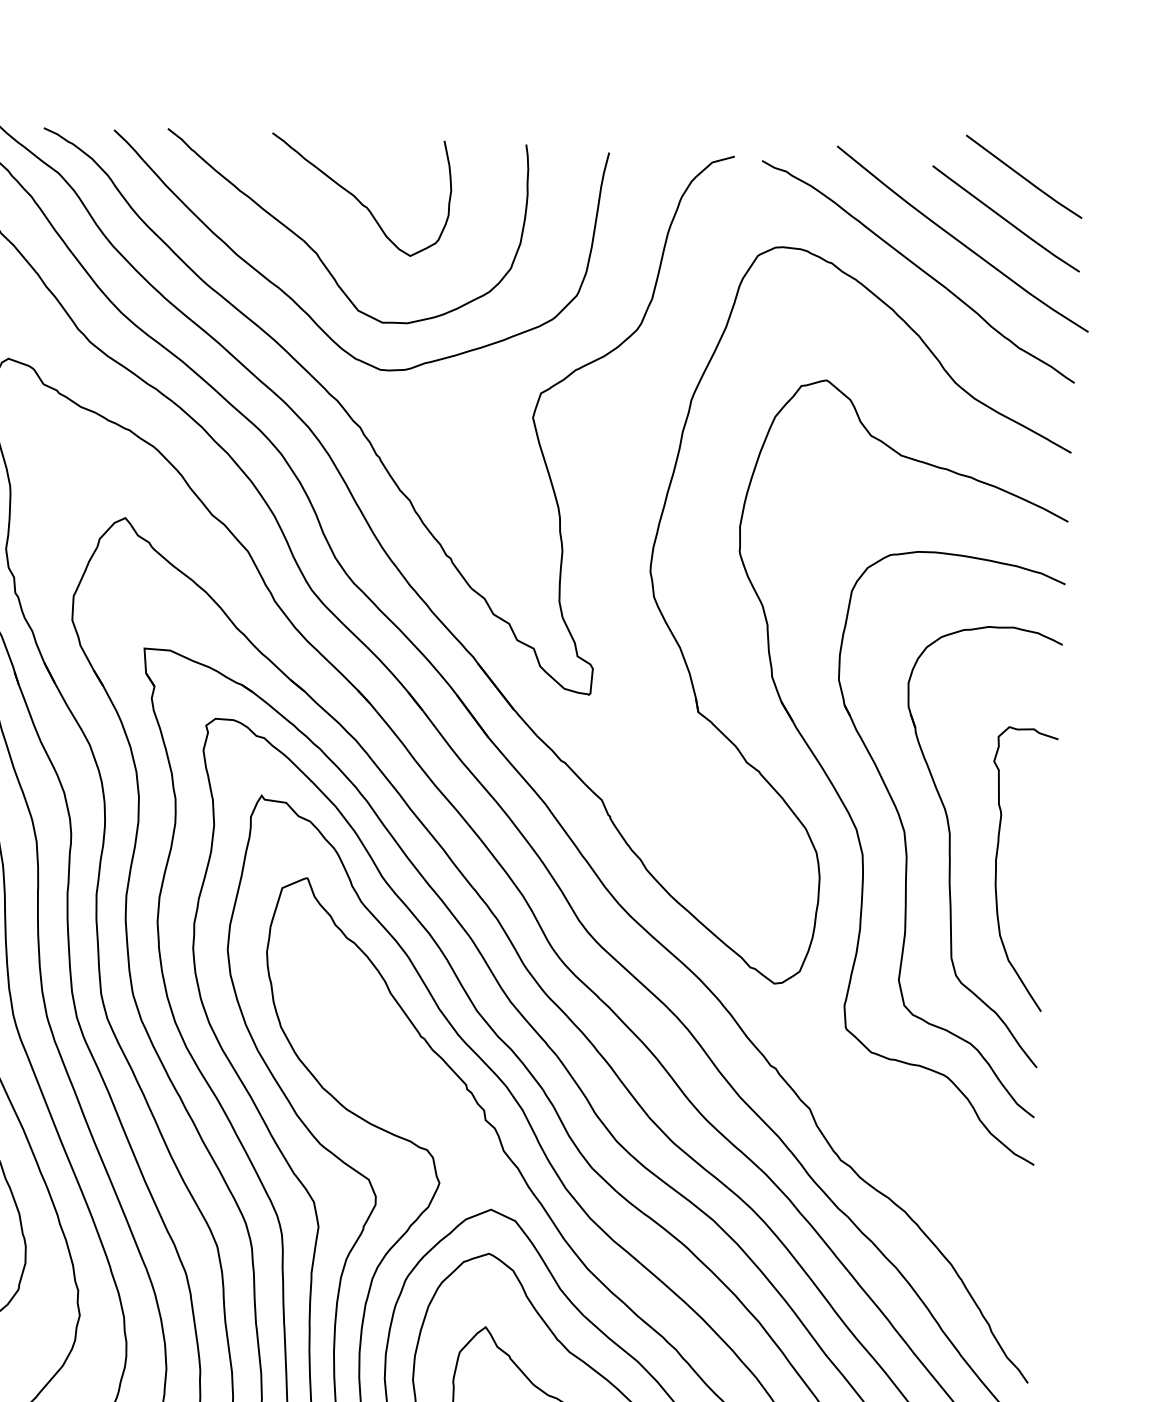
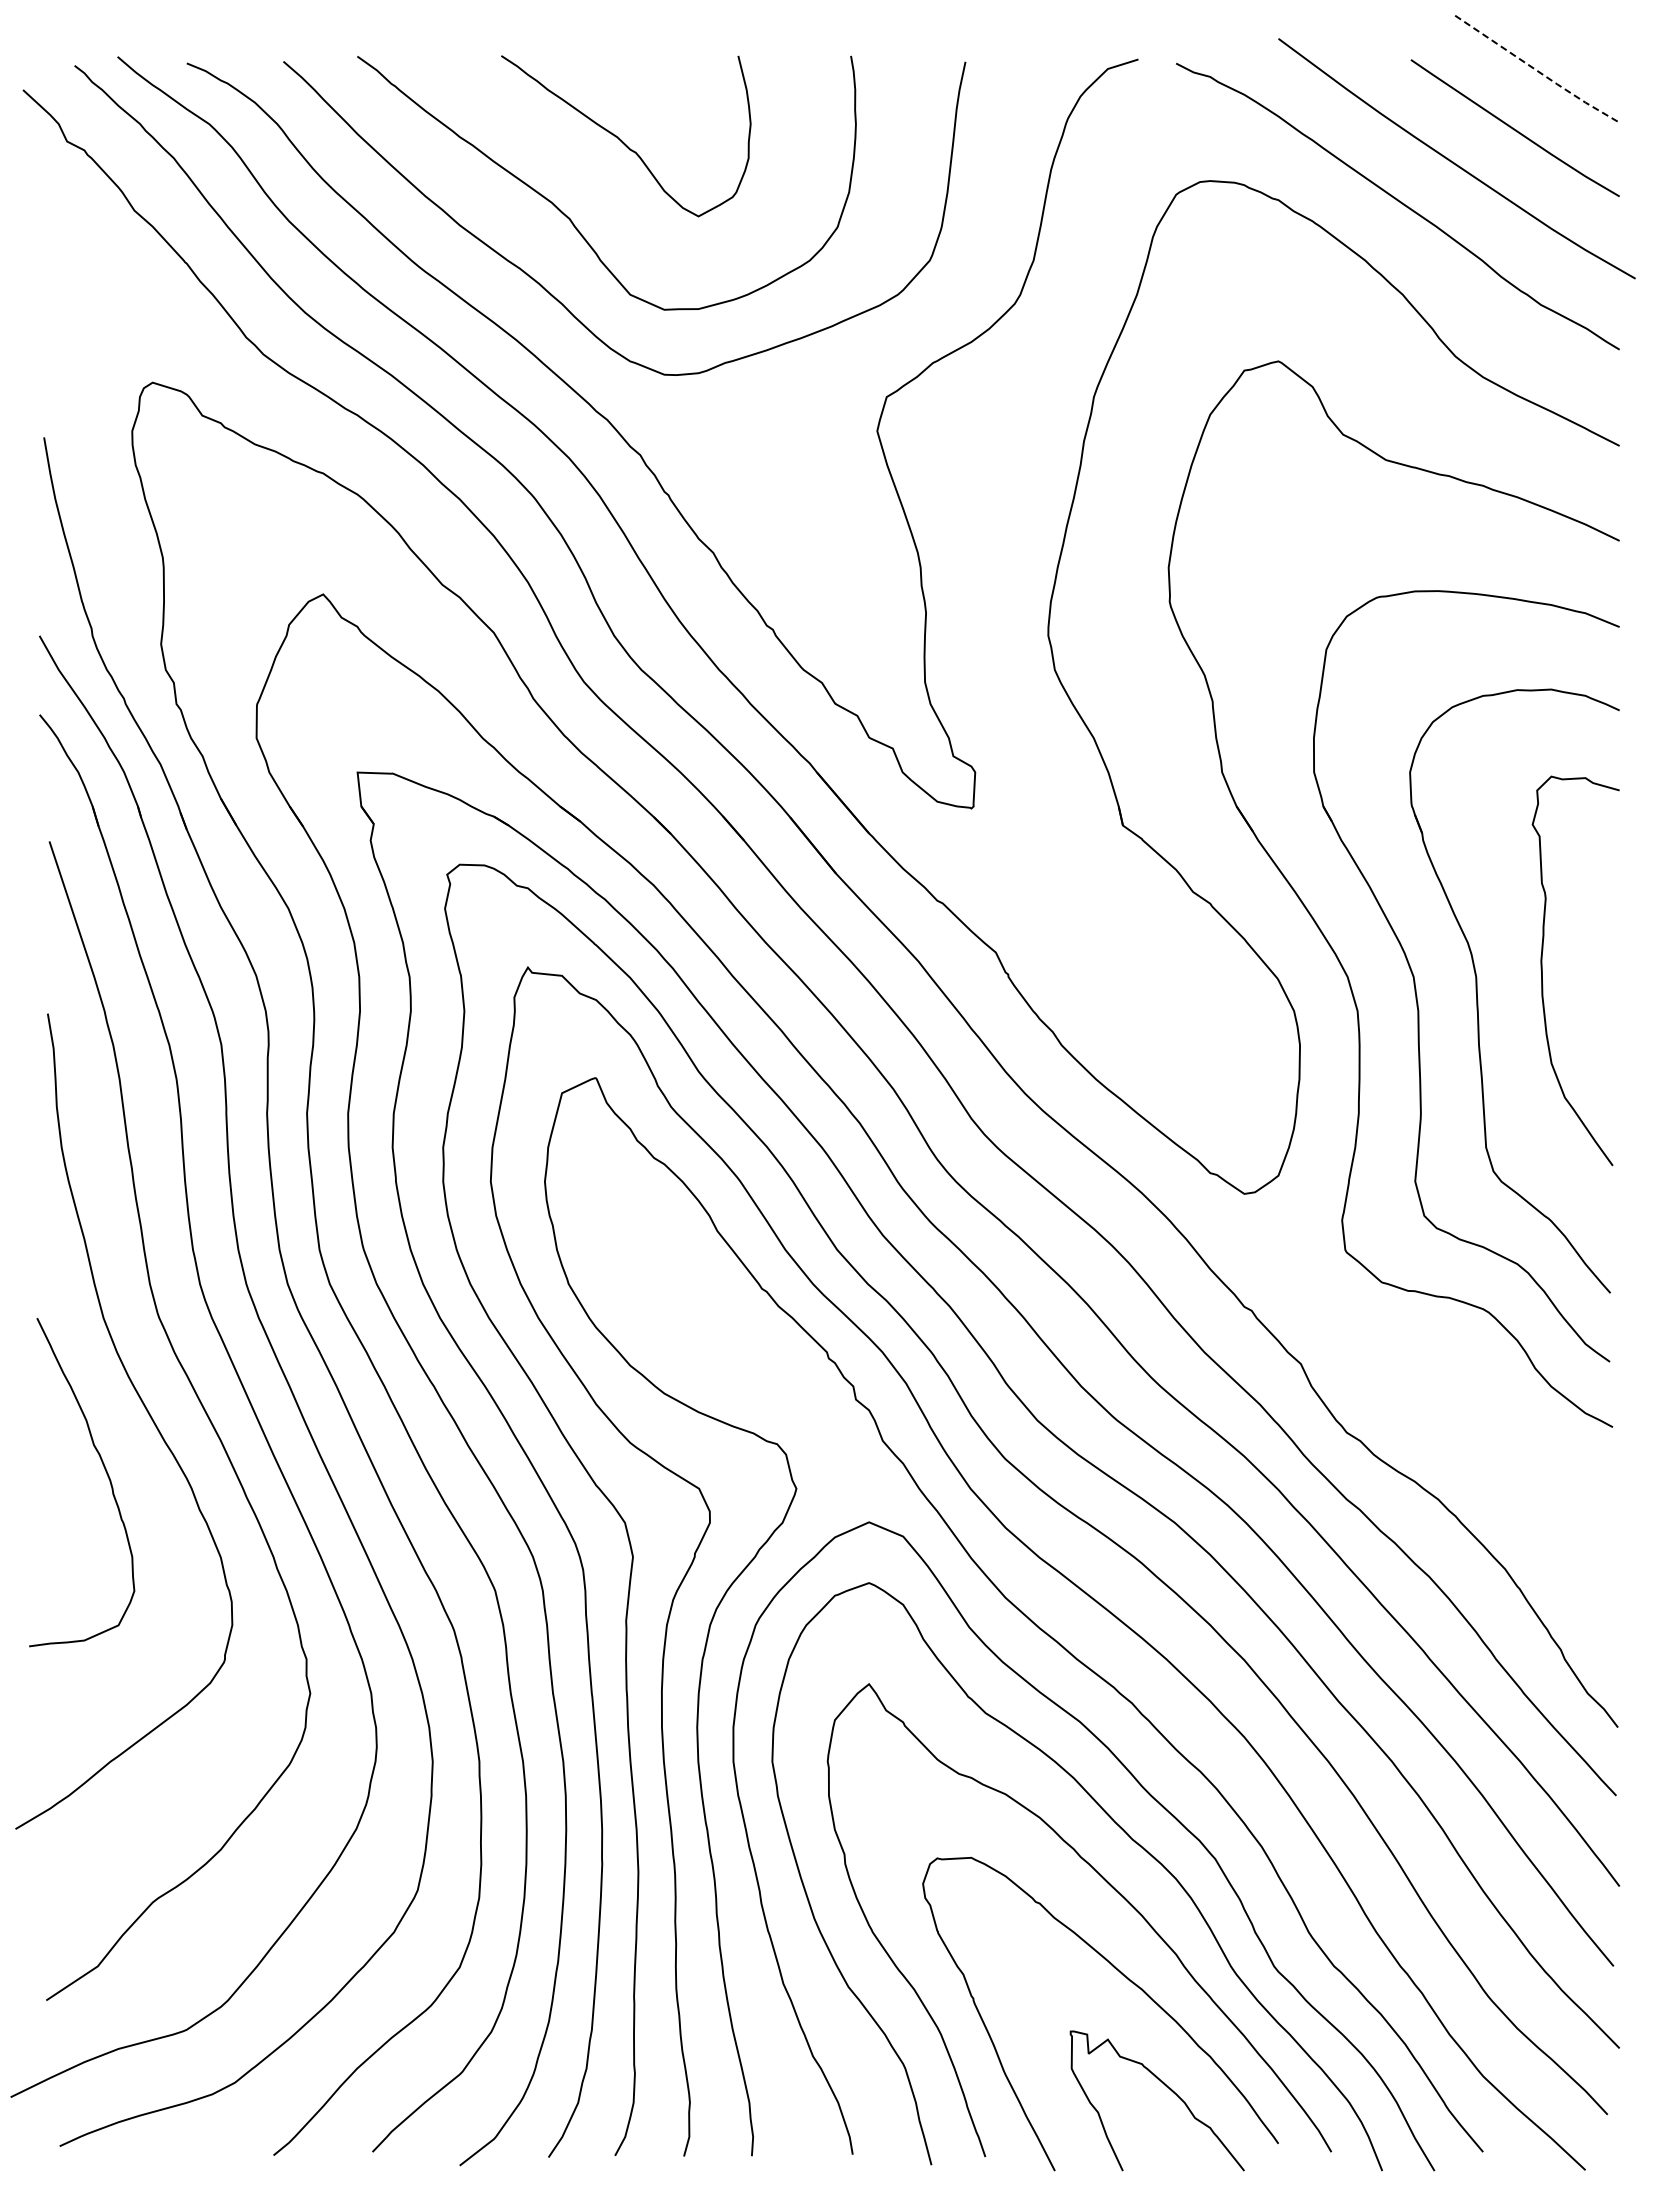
line: (1024, 178) -> (1538, 71), solid -> dashed
curve: (996, 867) -> (1542, 970), moved

